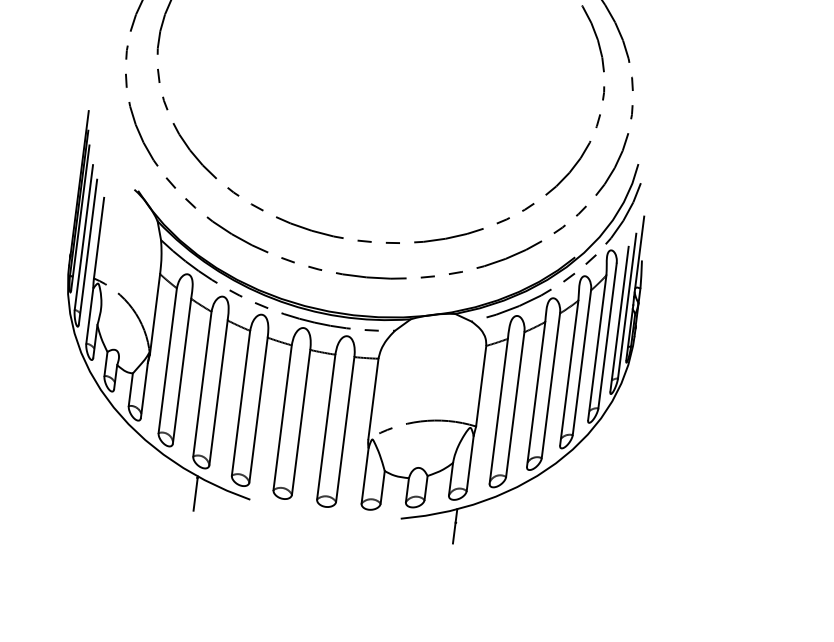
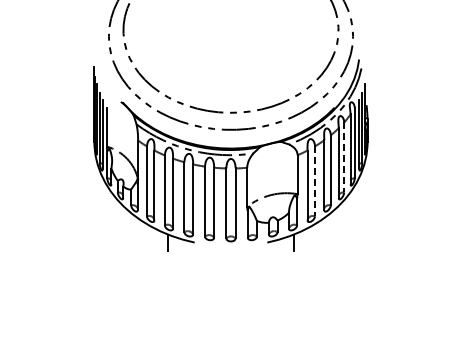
line: (582, 362) -> (344, 157), solid -> dashed
line: (514, 404) -> (314, 181), solid -> dashed

